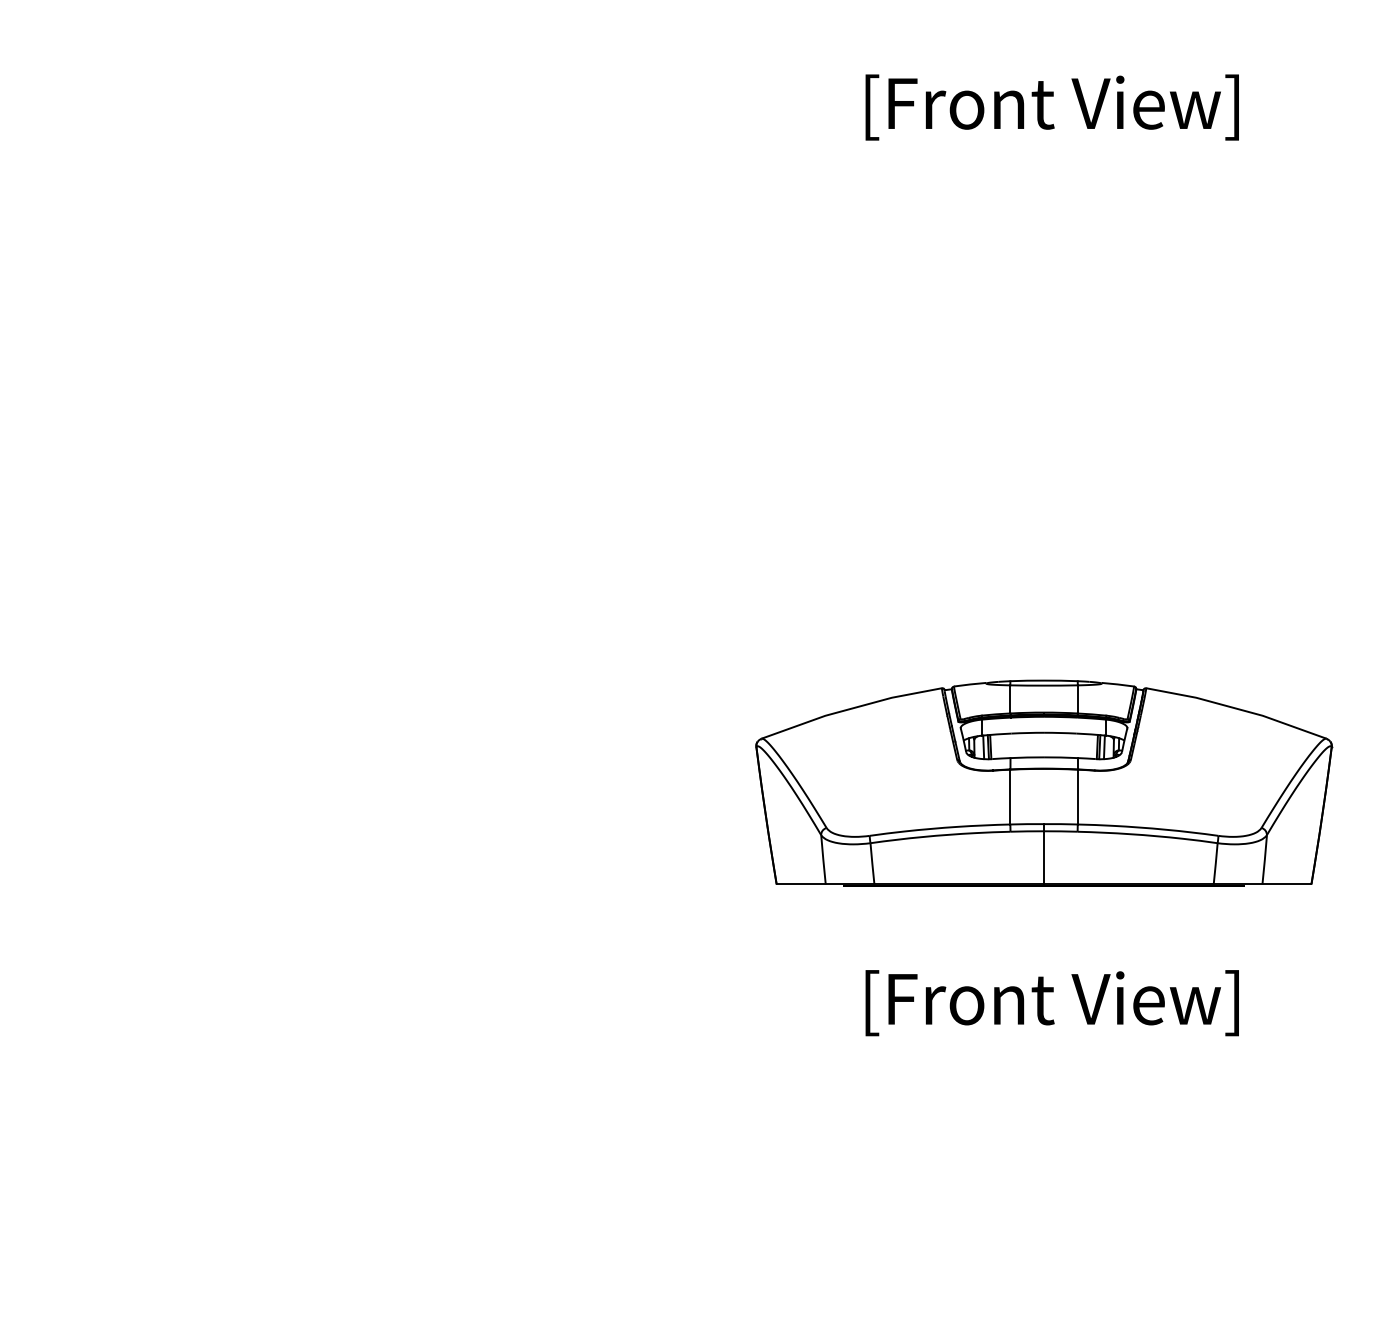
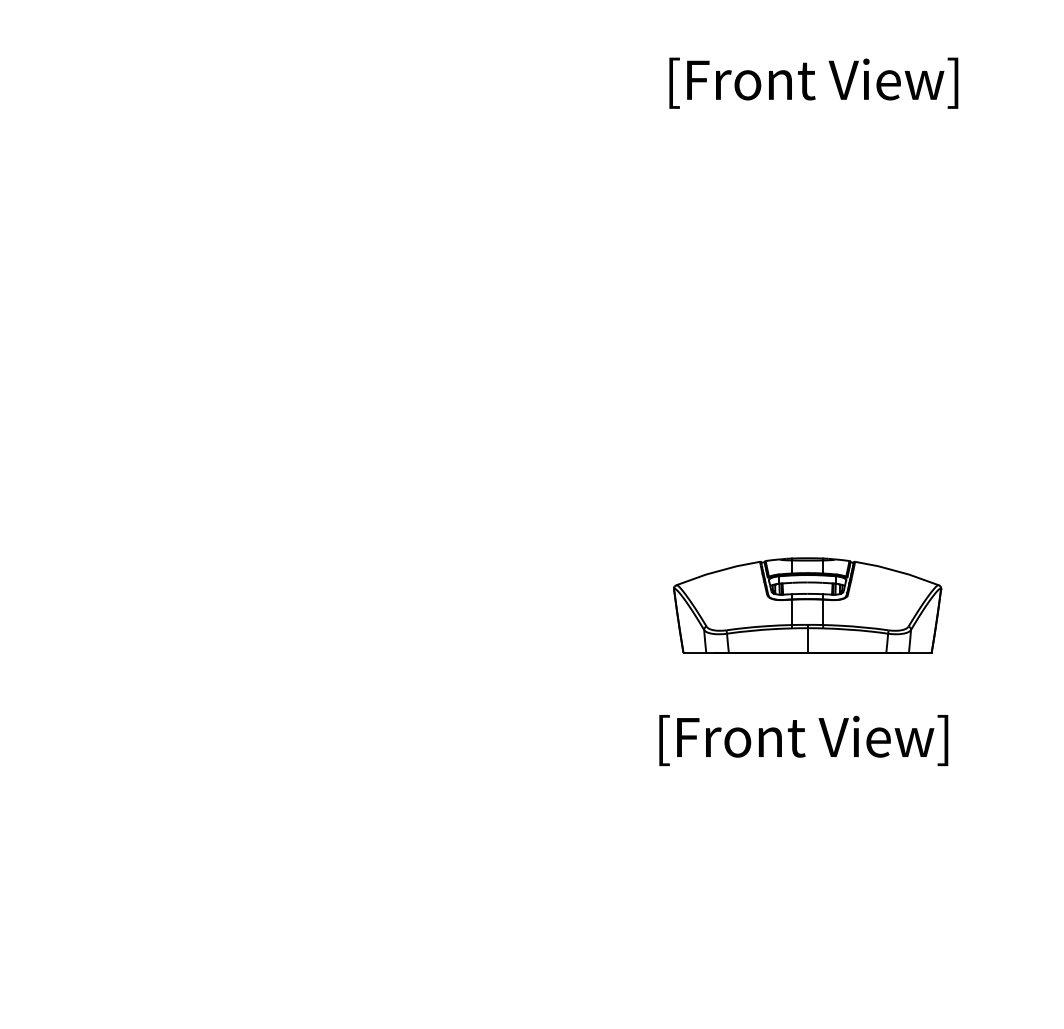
part: (1044, 782) -> (807, 605), size x0.6
text: (1051, 1003) -> (803, 740), moved

